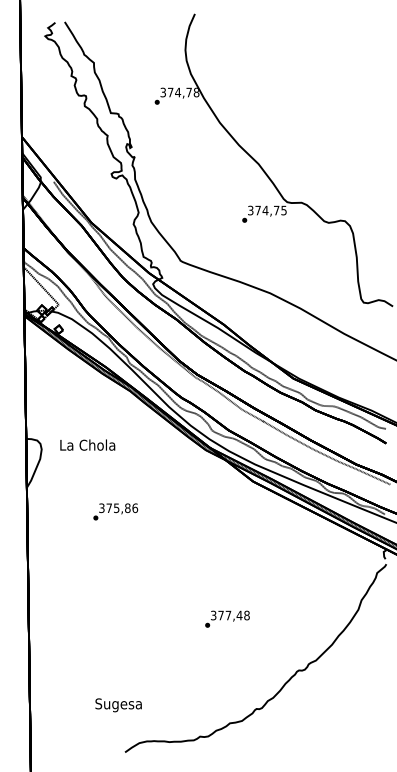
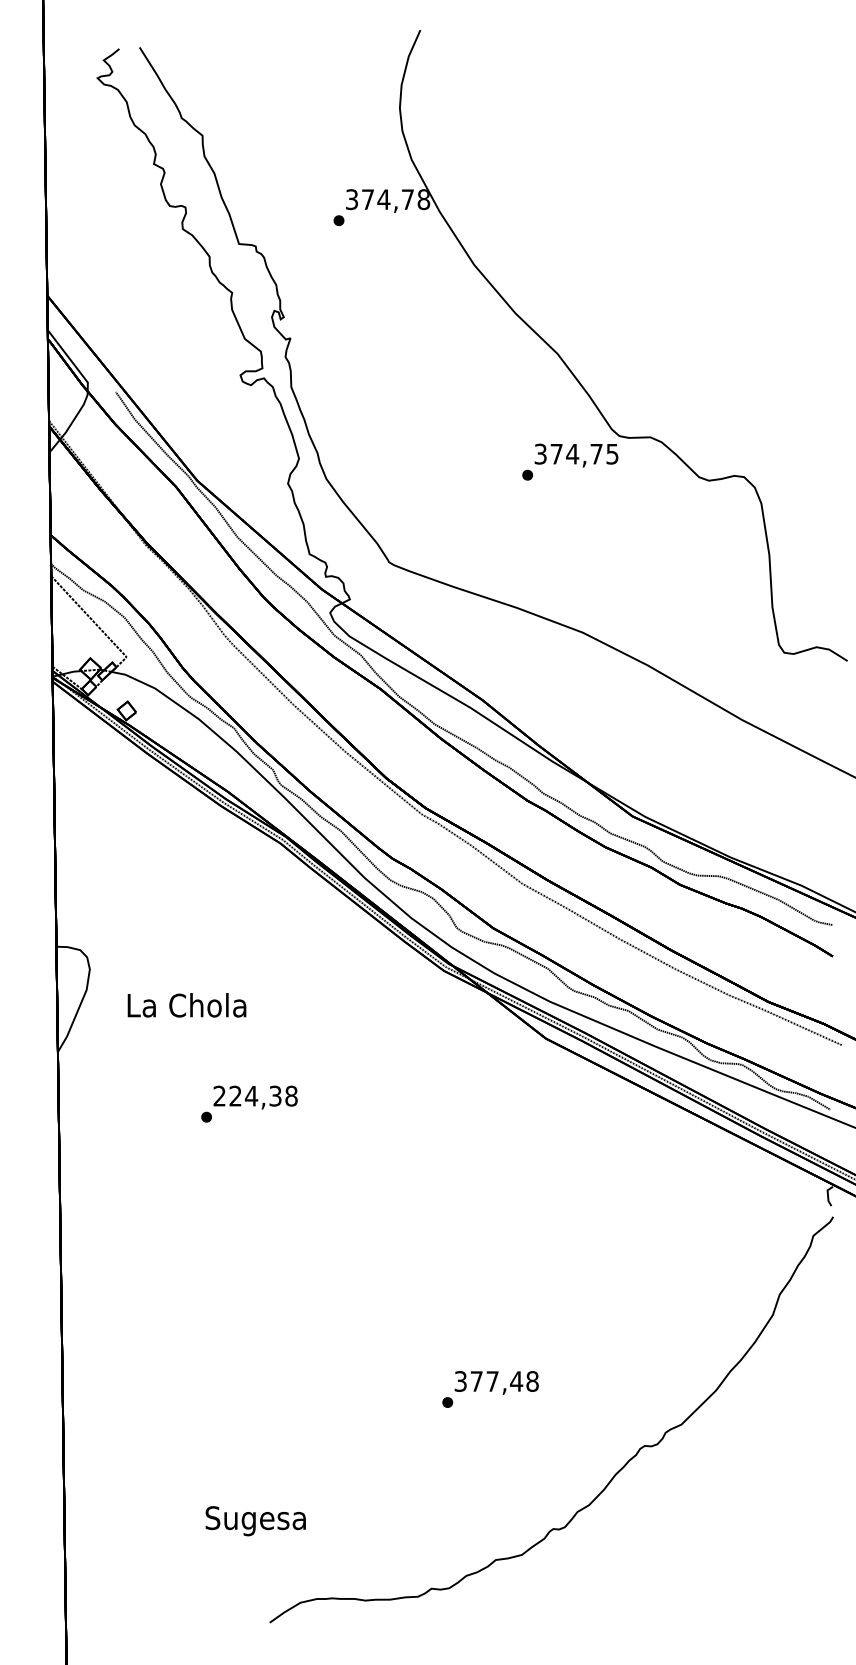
text: (87, 444) -> (186, 1003), moved
text: (118, 508) -> (255, 1096), 375,86 -> 224,38
text: (227, 618) -> (490, 1387), moved

